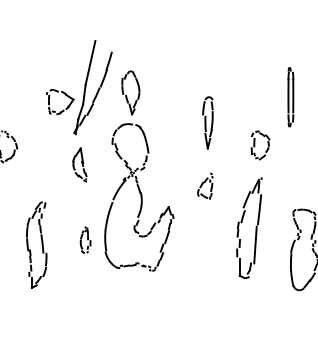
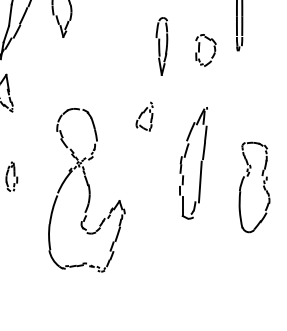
part: (207, 122) -> (161, 46), moved
part: (260, 145) -> (205, 50), moved
part: (139, 197) -> (87, 190), moved

